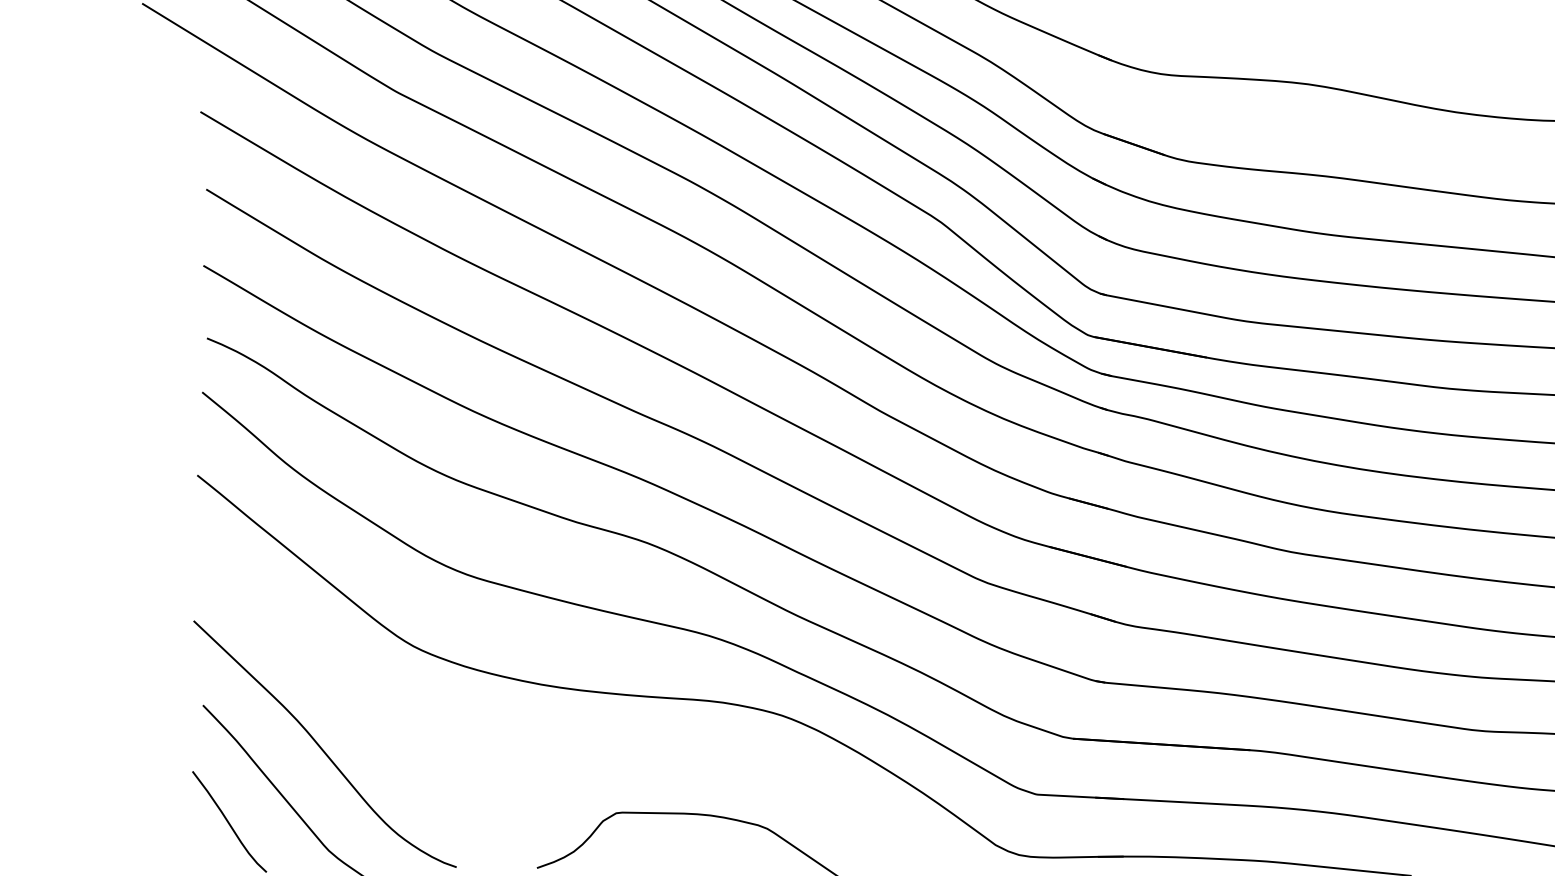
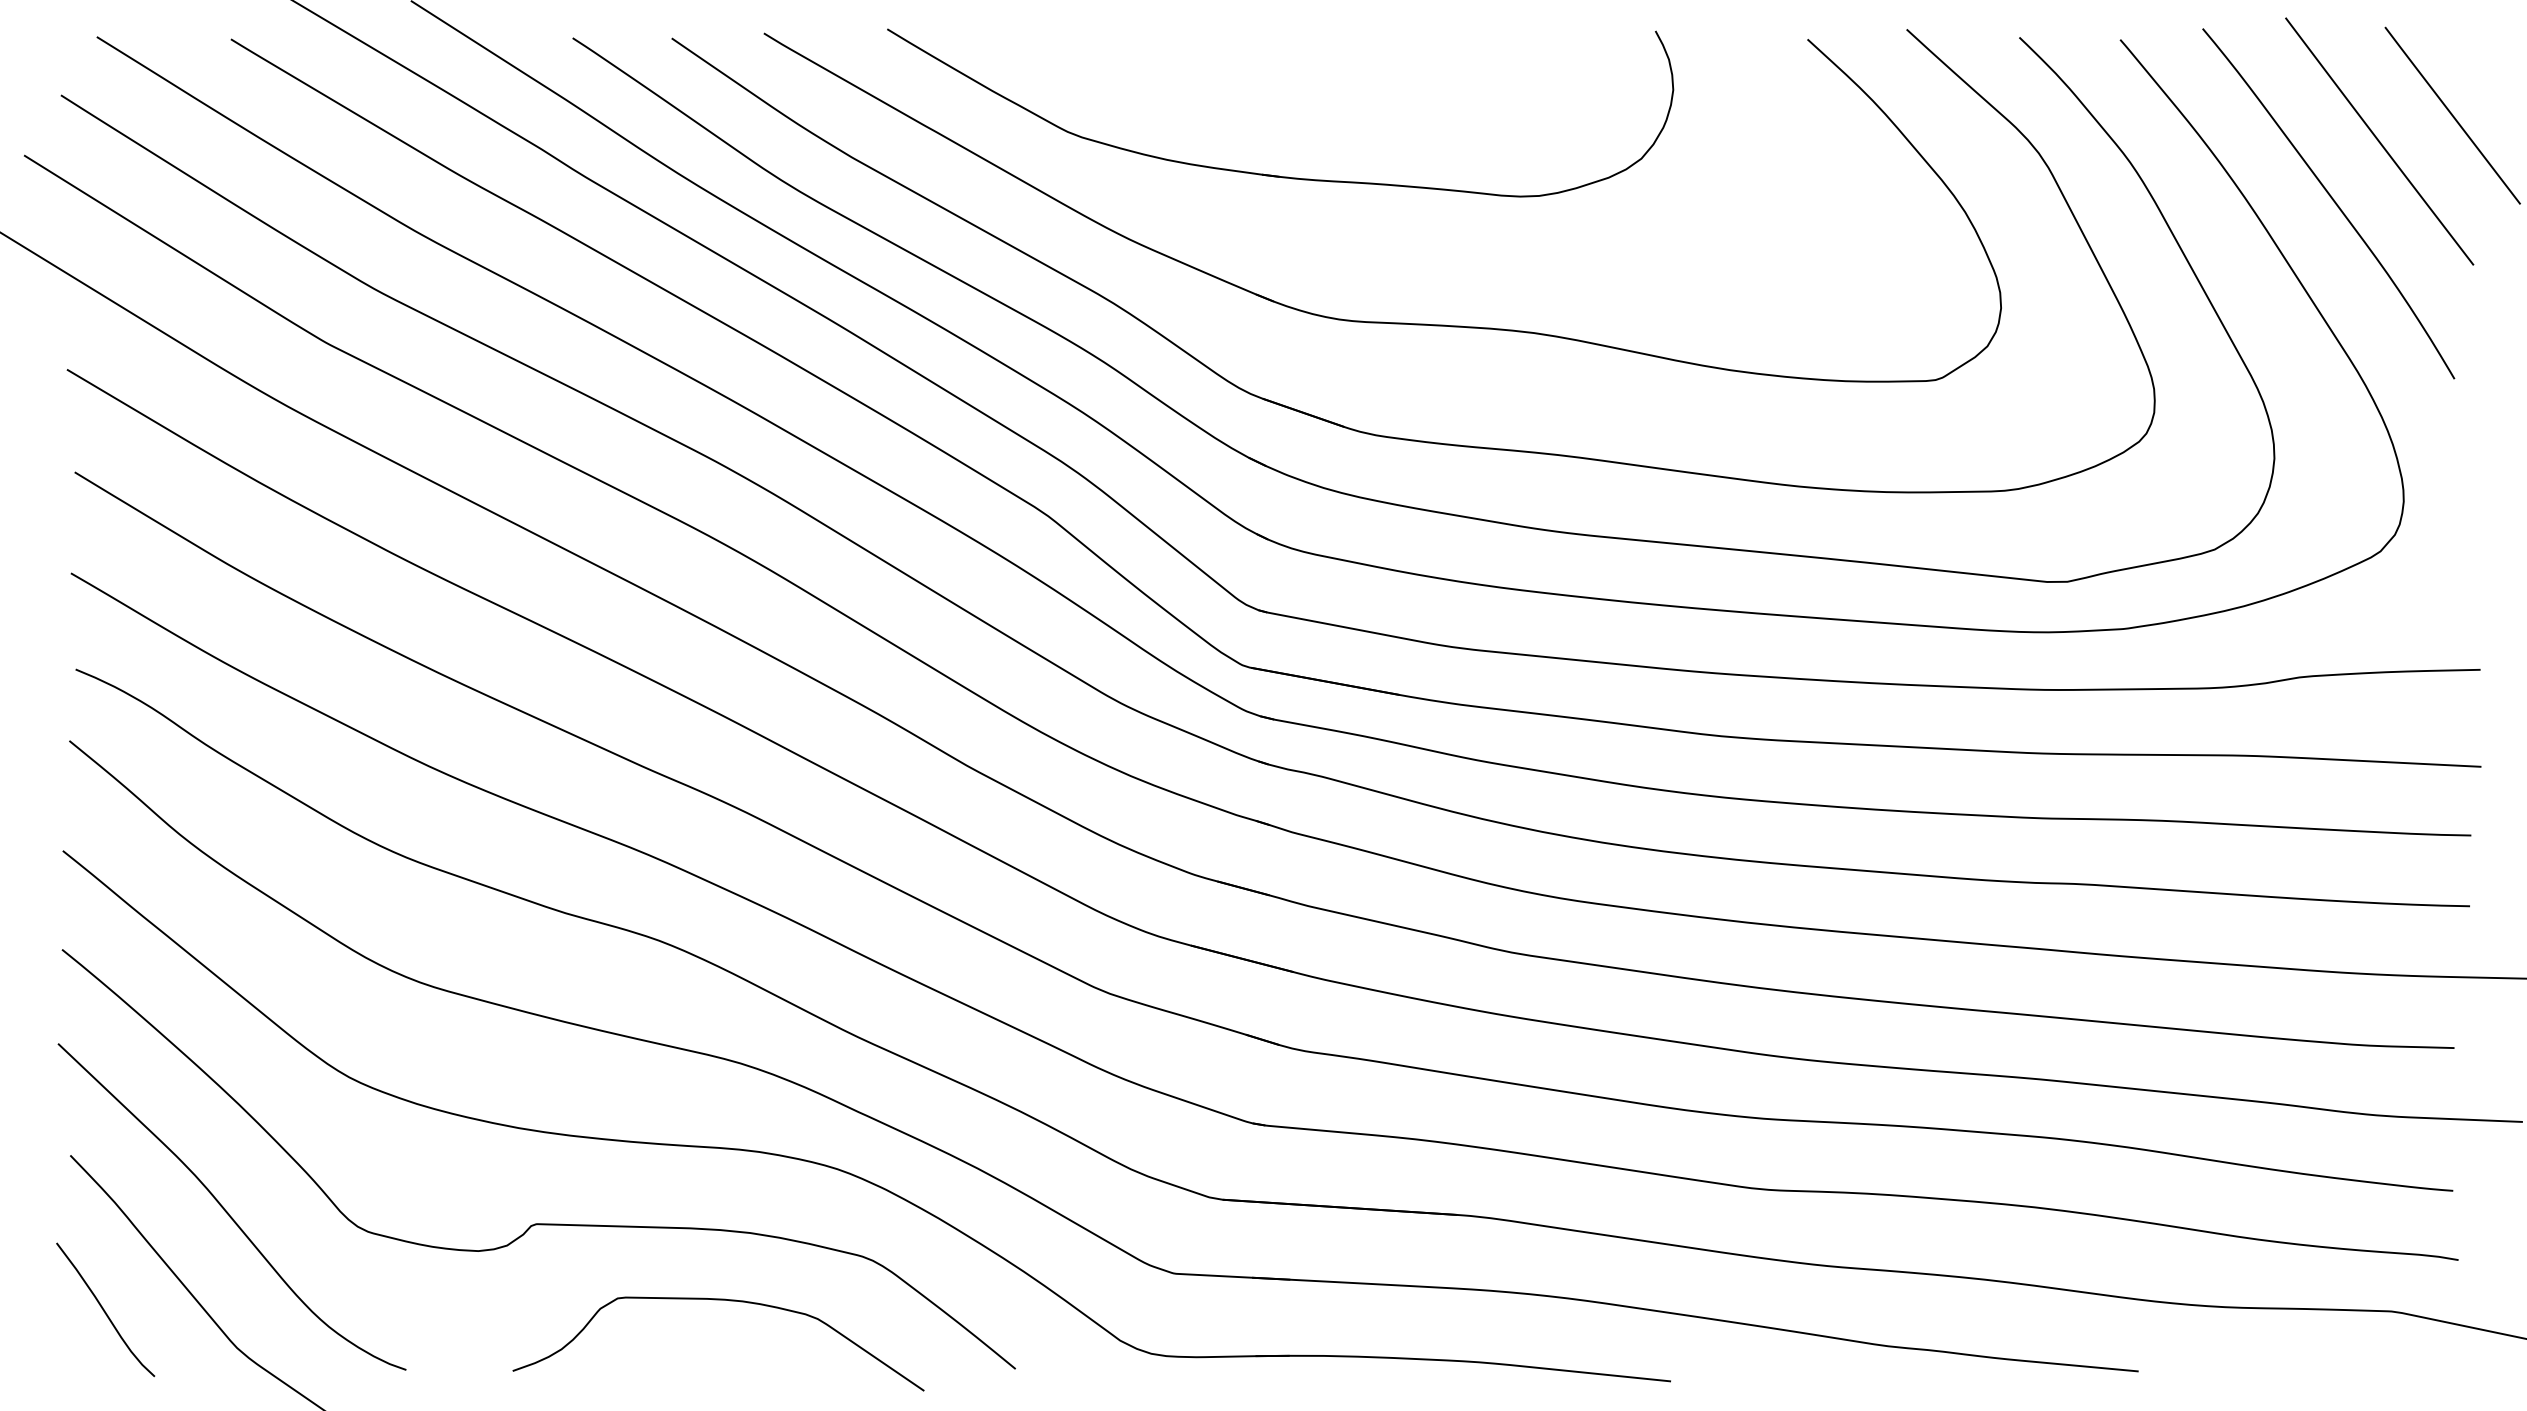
curve: (556, 756) -> (538, 1223), added

